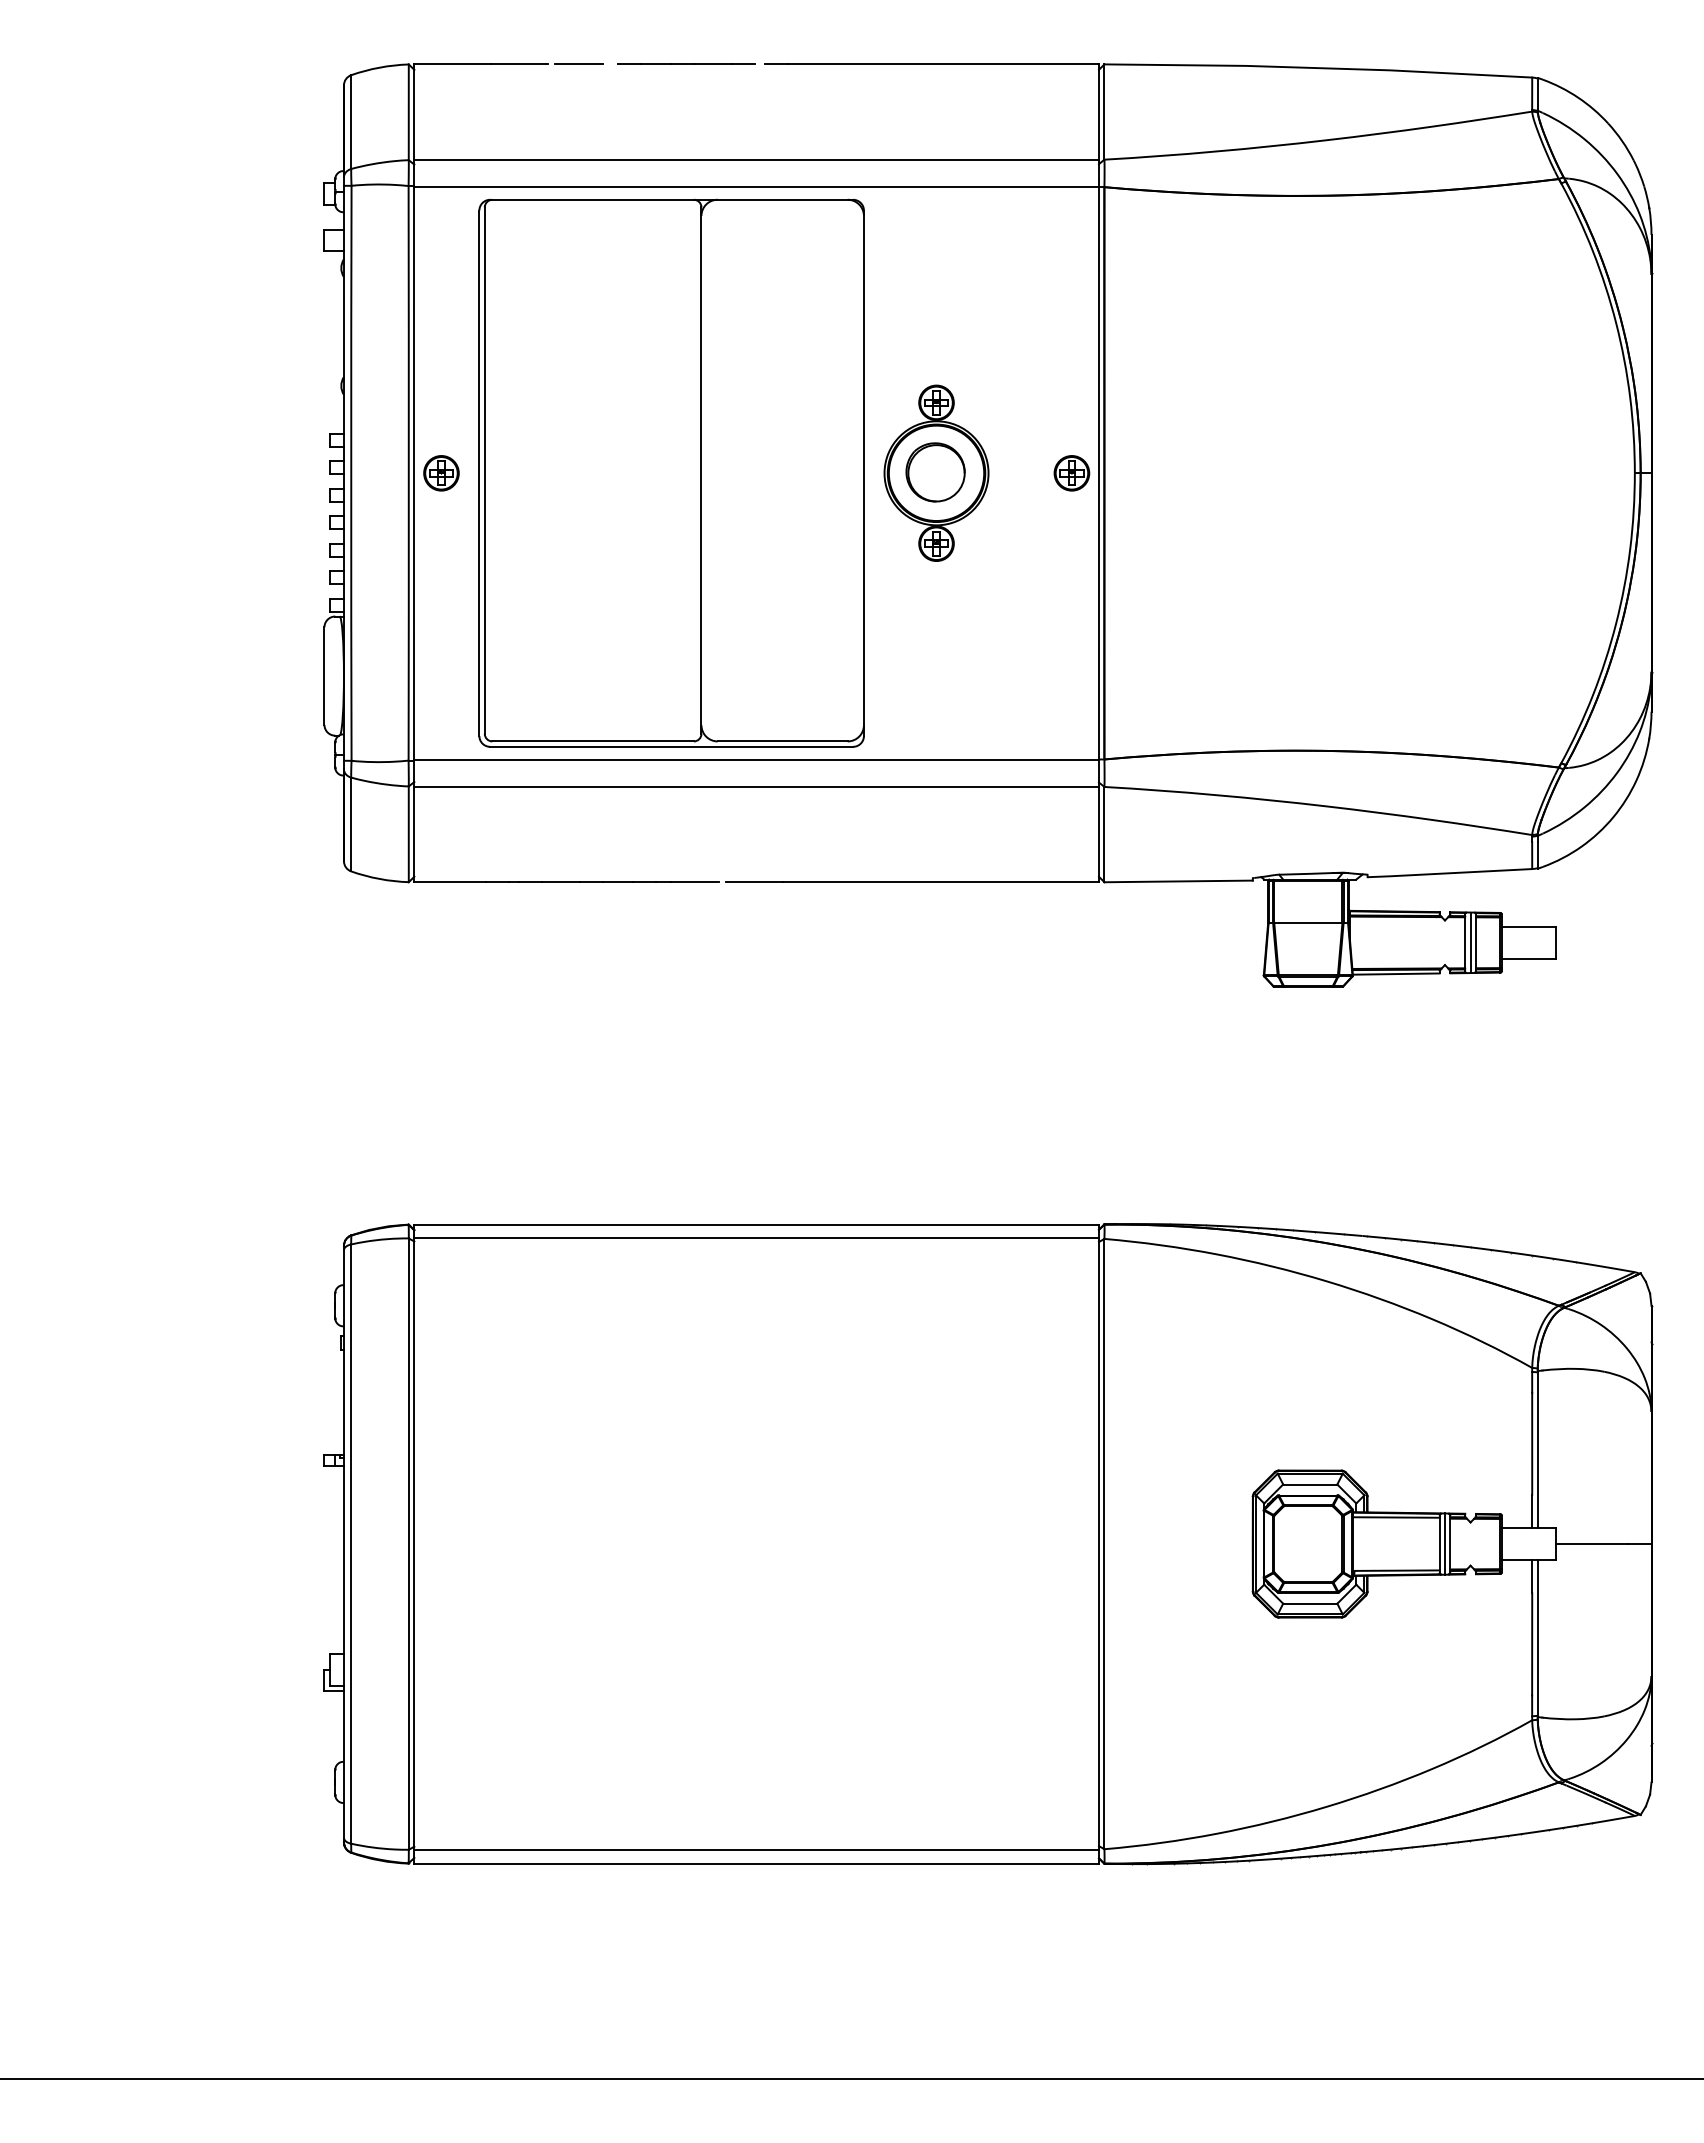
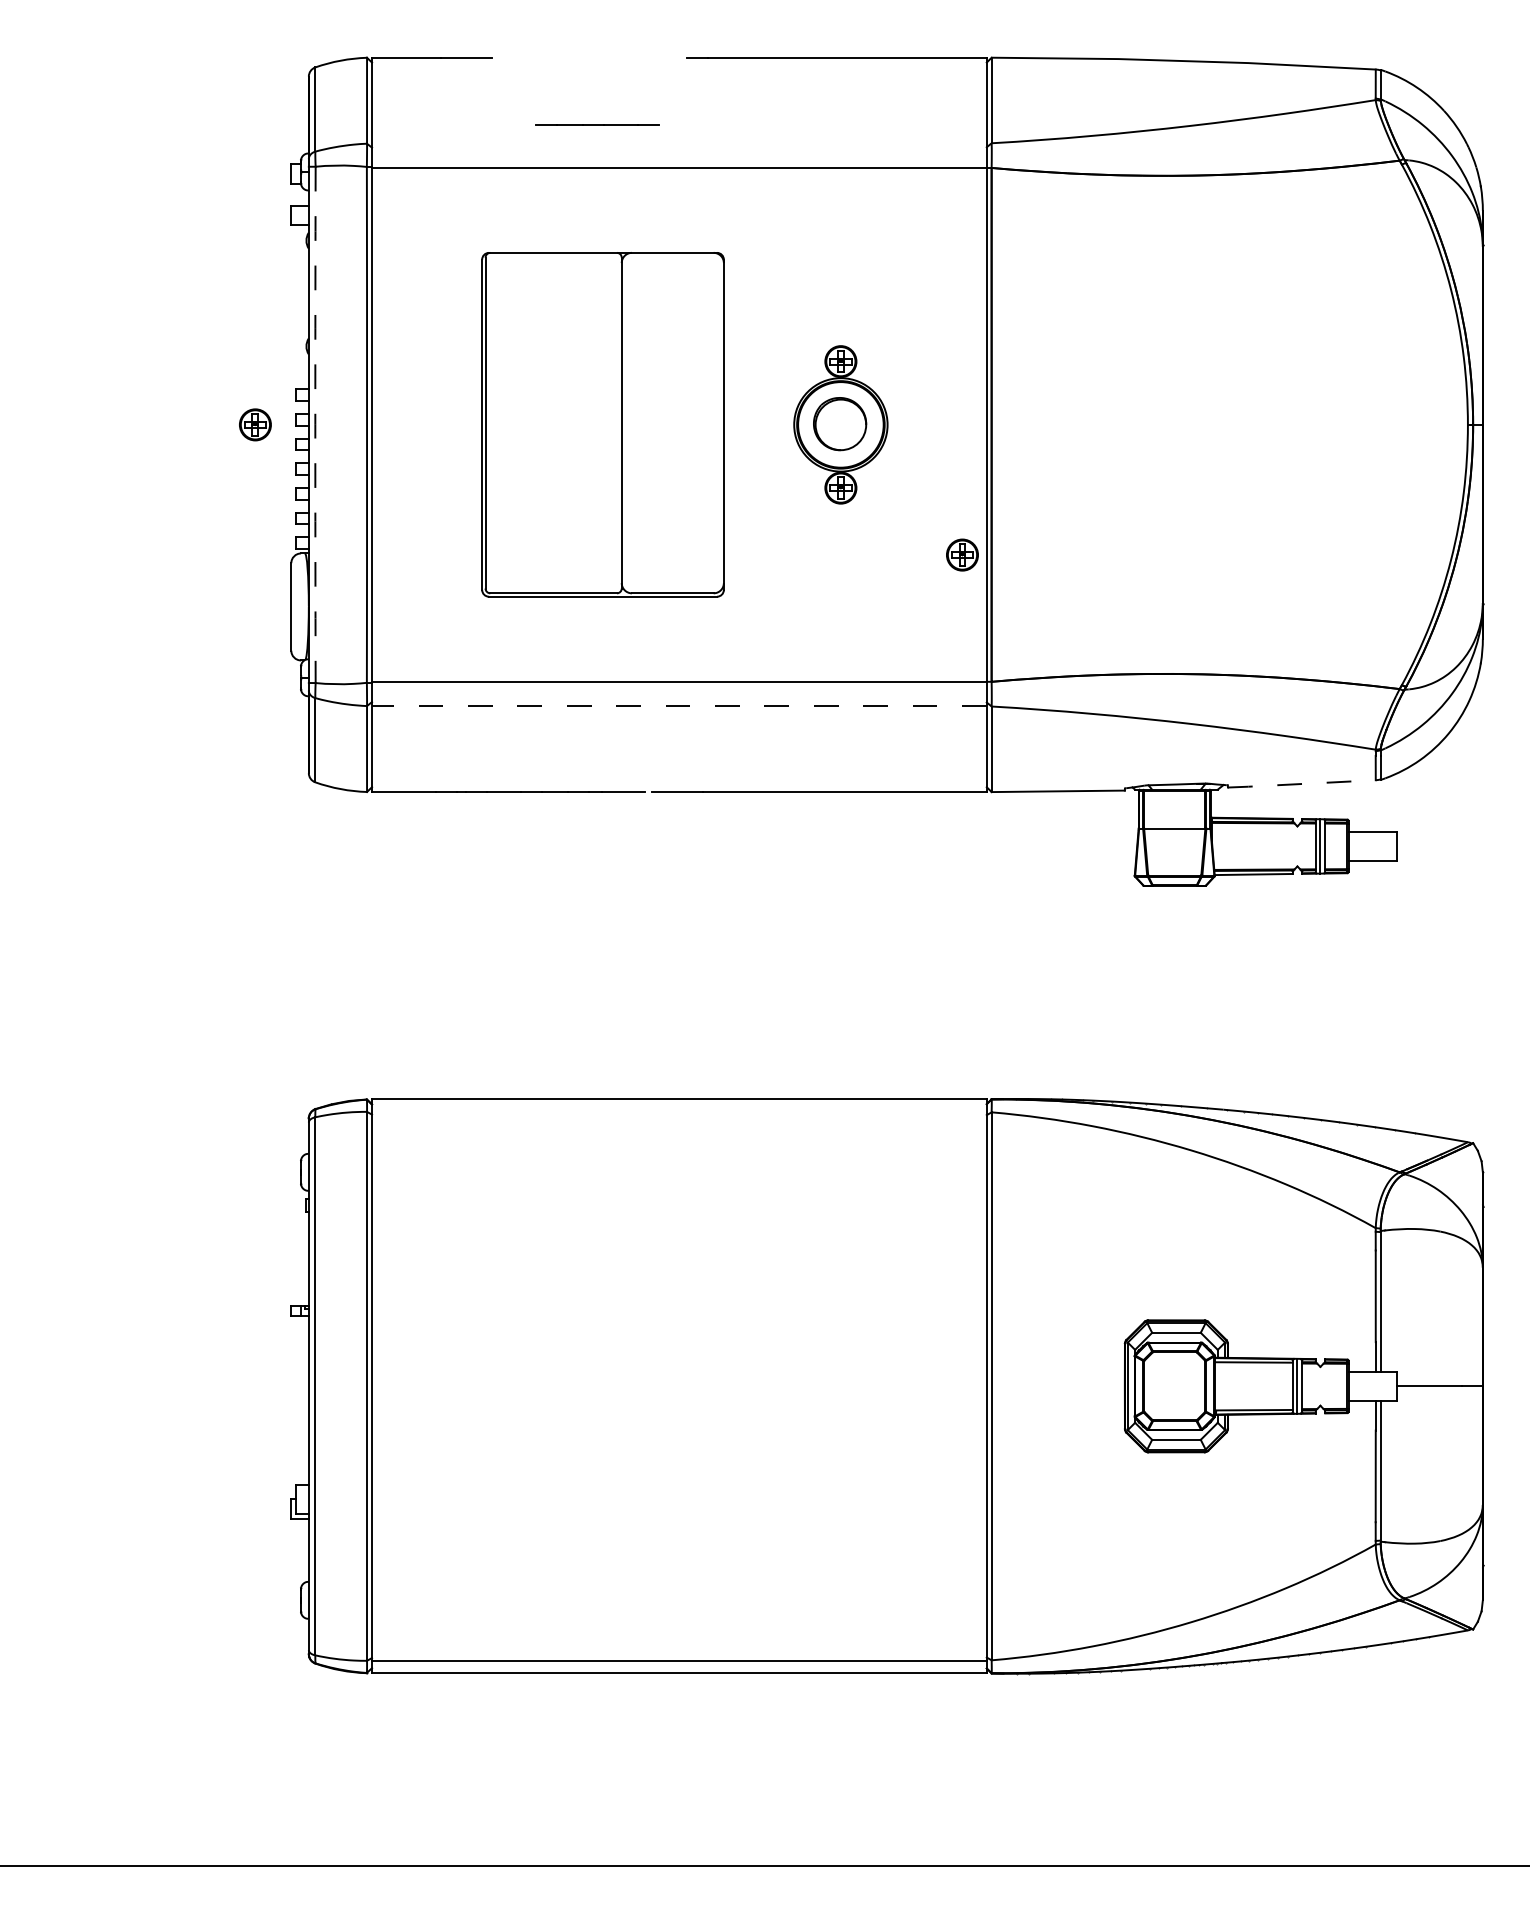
line: (686, 63) -> (597, 124), moved
line: (579, 64) -> (520, 57), removed
line: (756, 159) -> (679, 143), removed
part: (671, 472) -> (602, 424), size x0.7
arc: (351, 473) -> (315, 425), solid -> dashed
part: (441, 473) -> (255, 425), moved
part: (1071, 473) -> (962, 555), moved
line: (756, 786) -> (679, 706), solid -> dashed
line: (1449, 873) -> (1301, 784), solid -> dashed
line: (756, 1238) -> (679, 1111), removed

